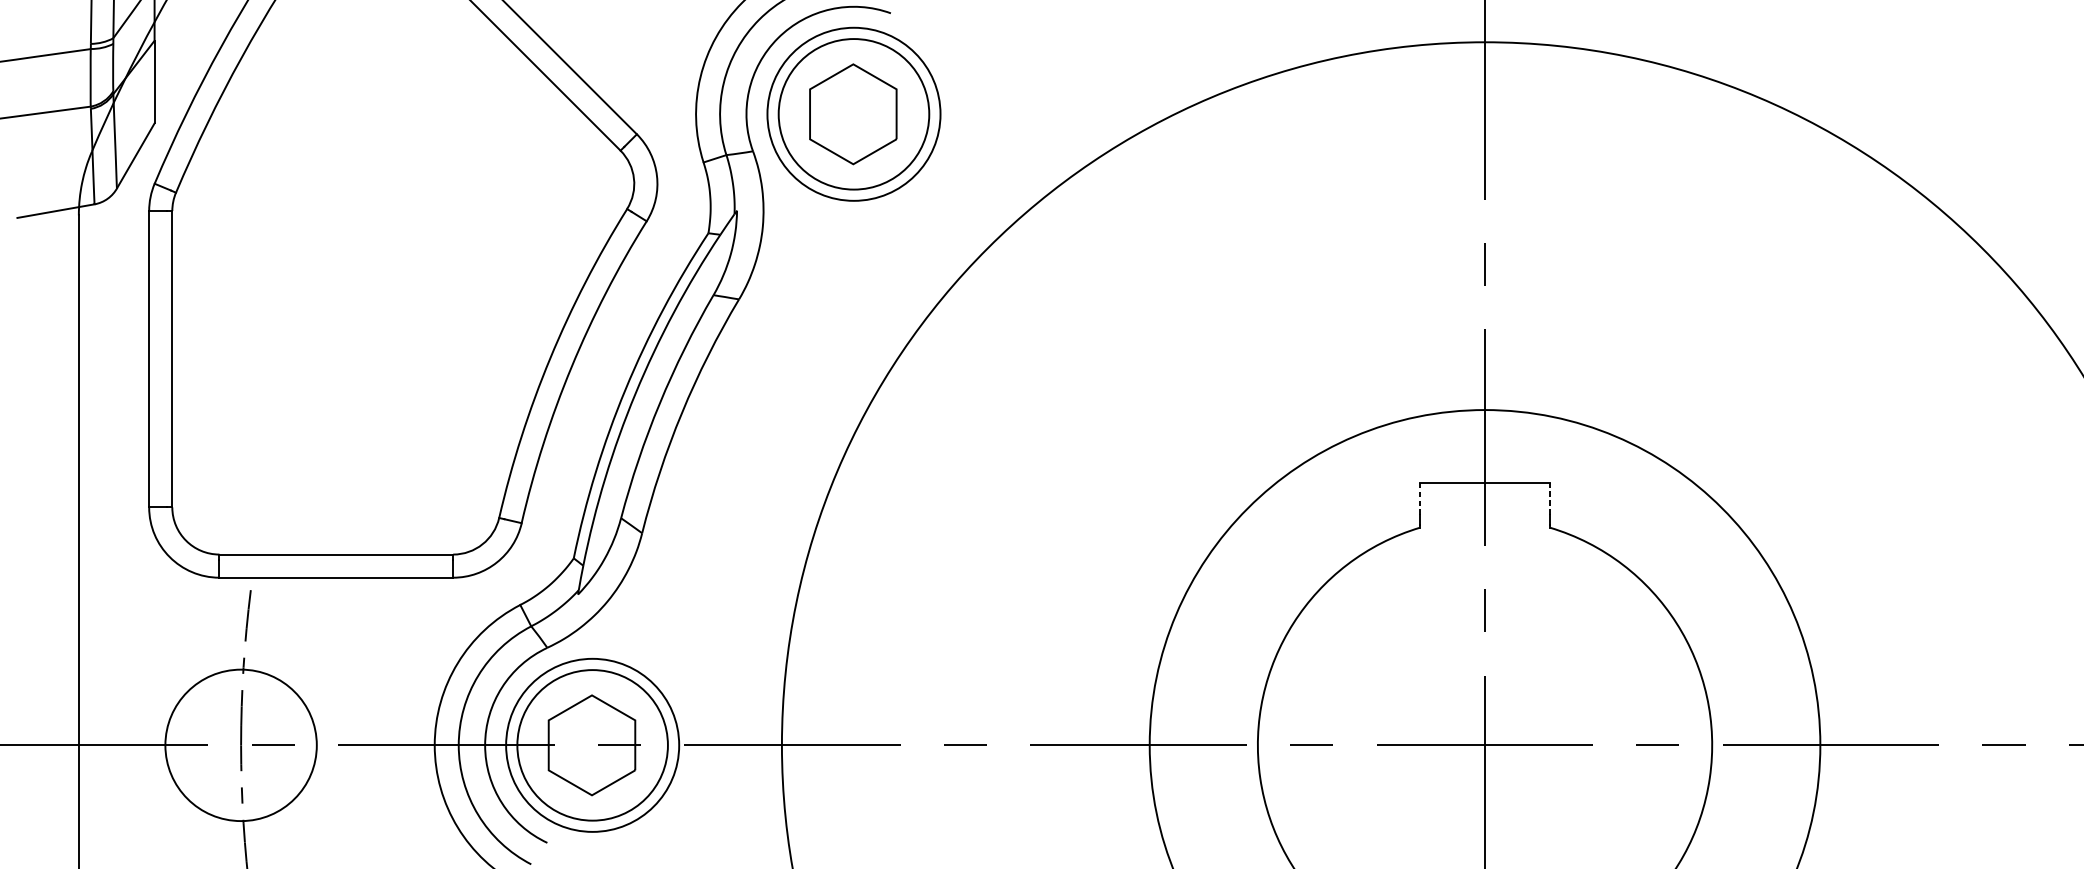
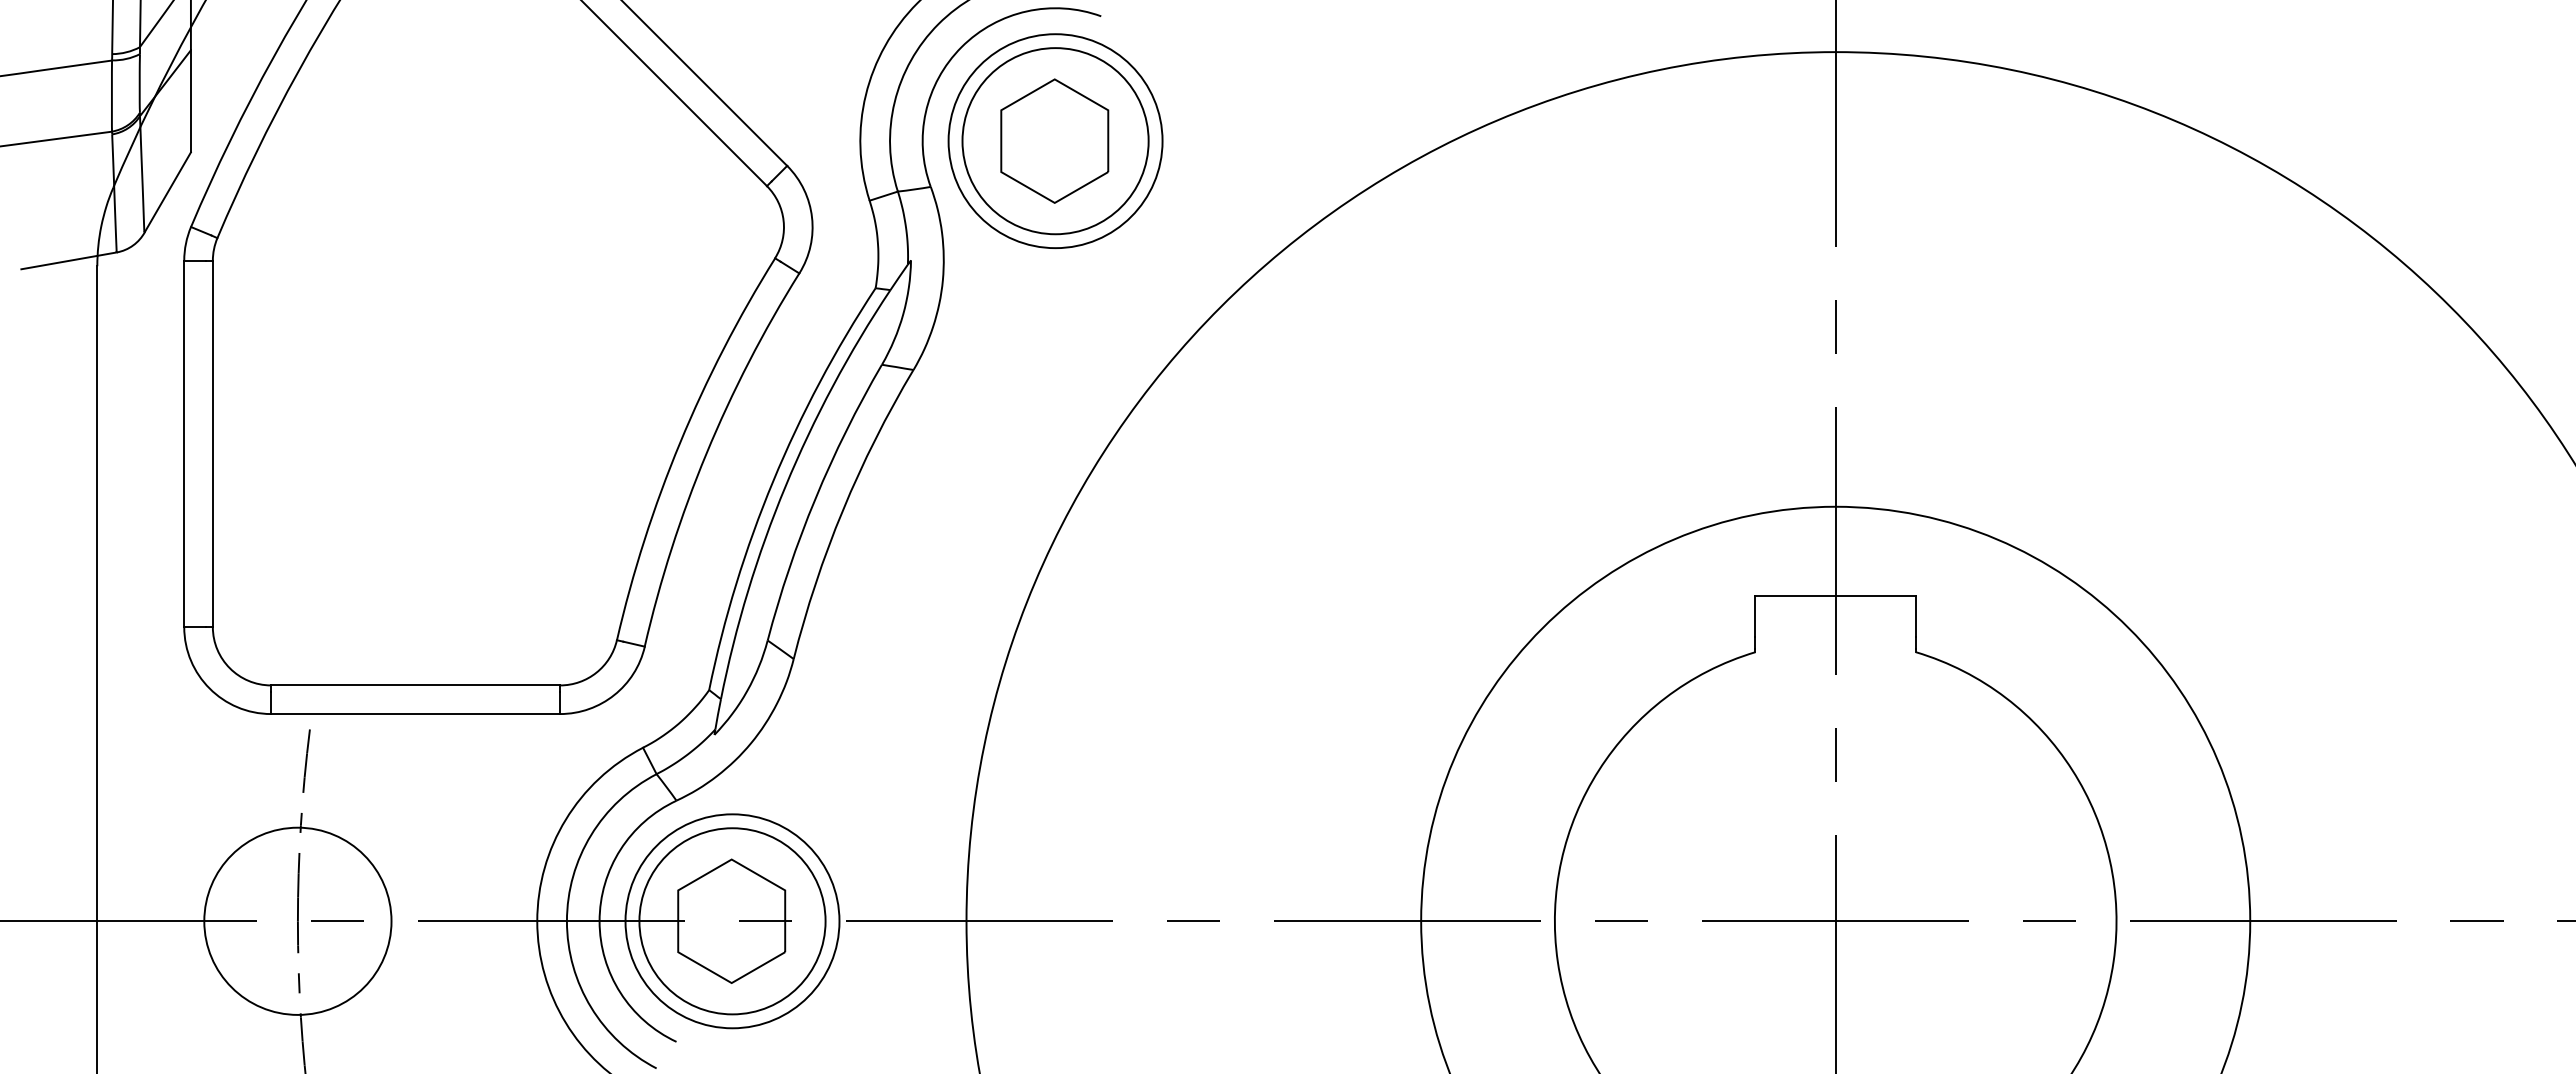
line: (1420, 498) -> (1755, 616), dashed -> solid
line: (1549, 499) -> (1915, 617), dashed -> solid

